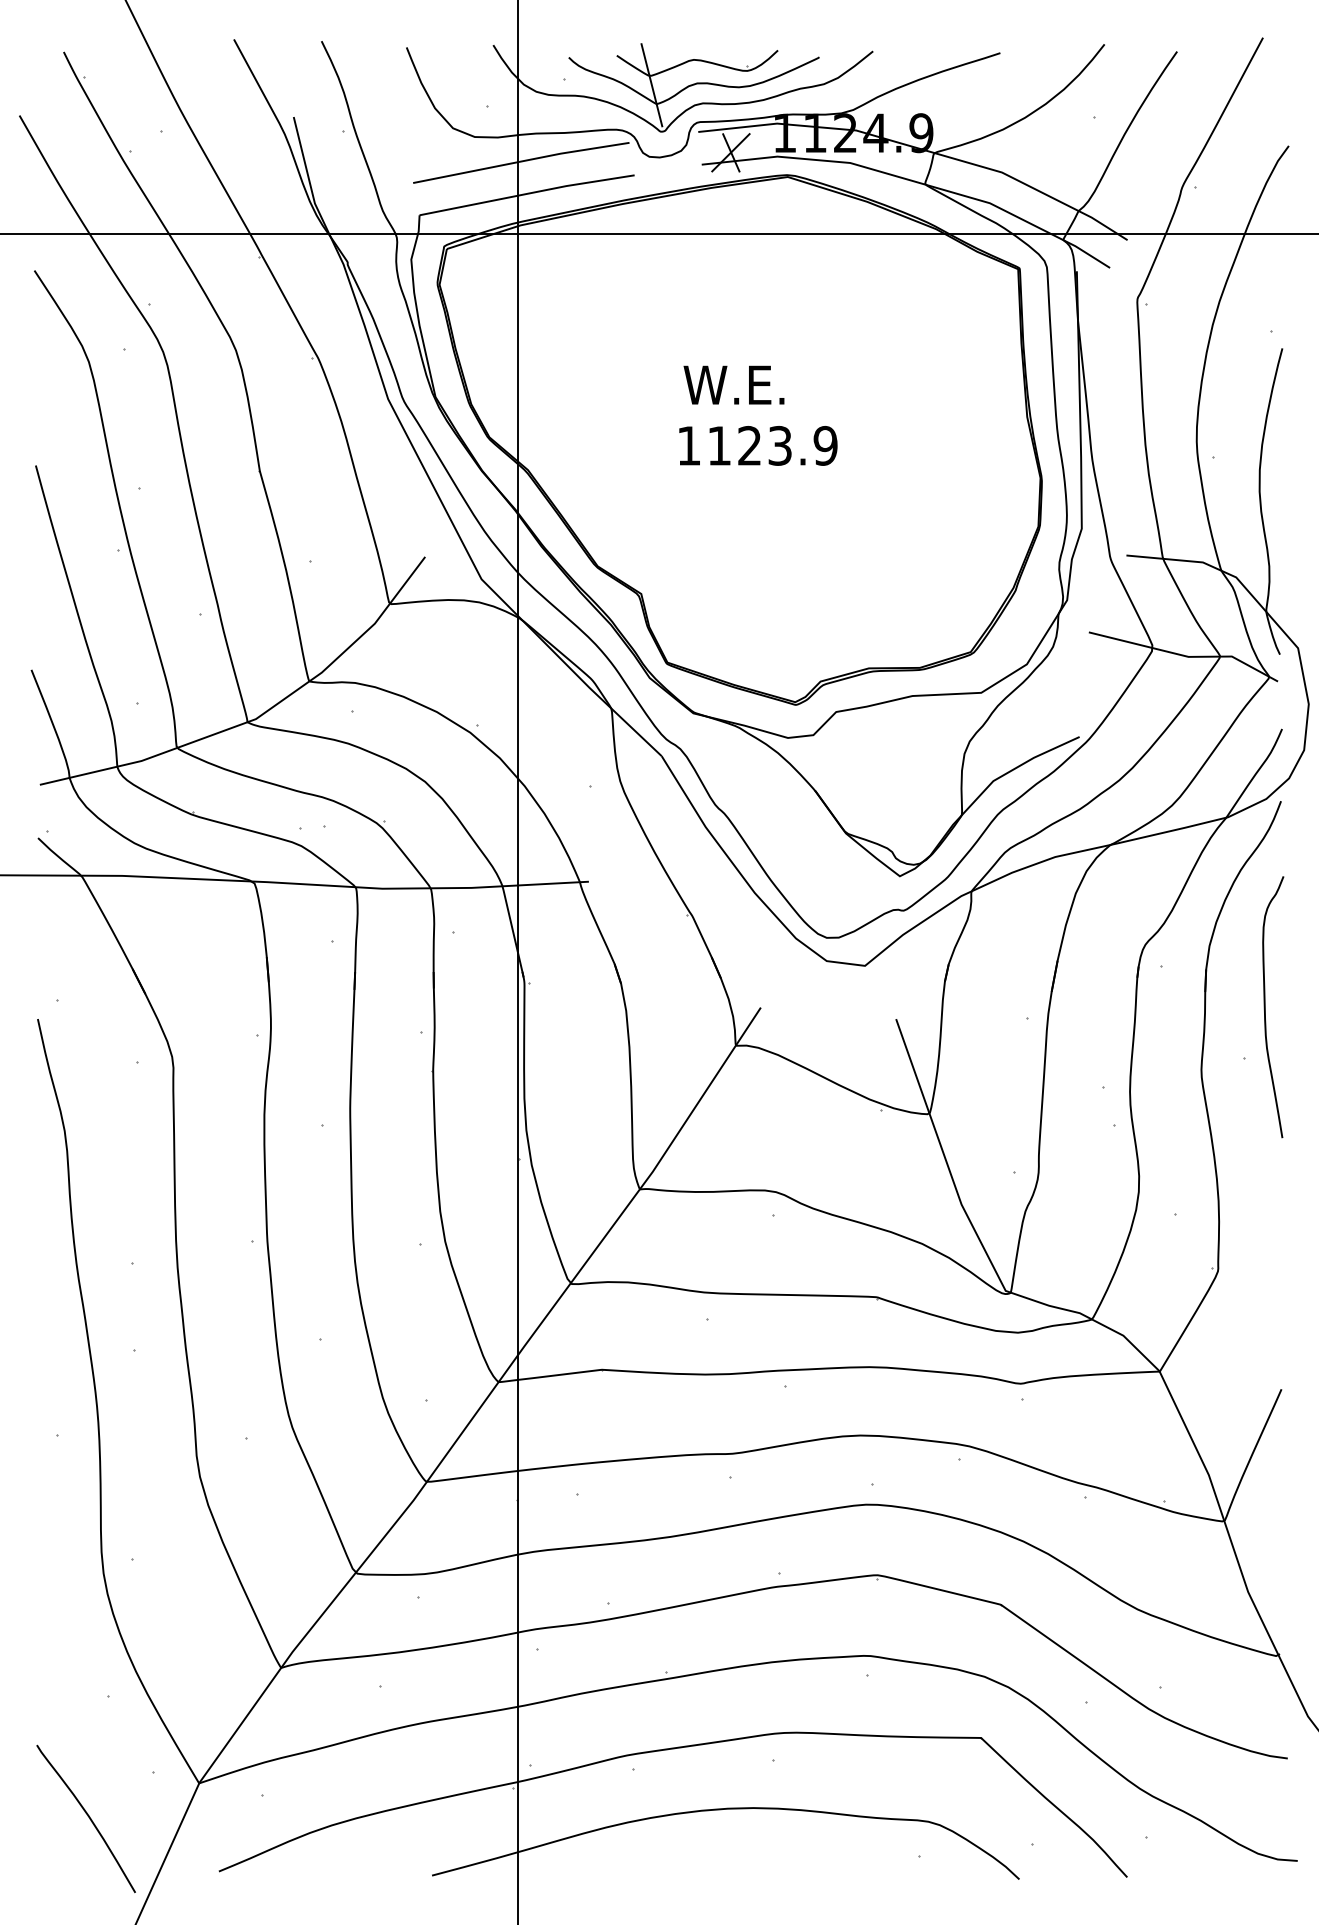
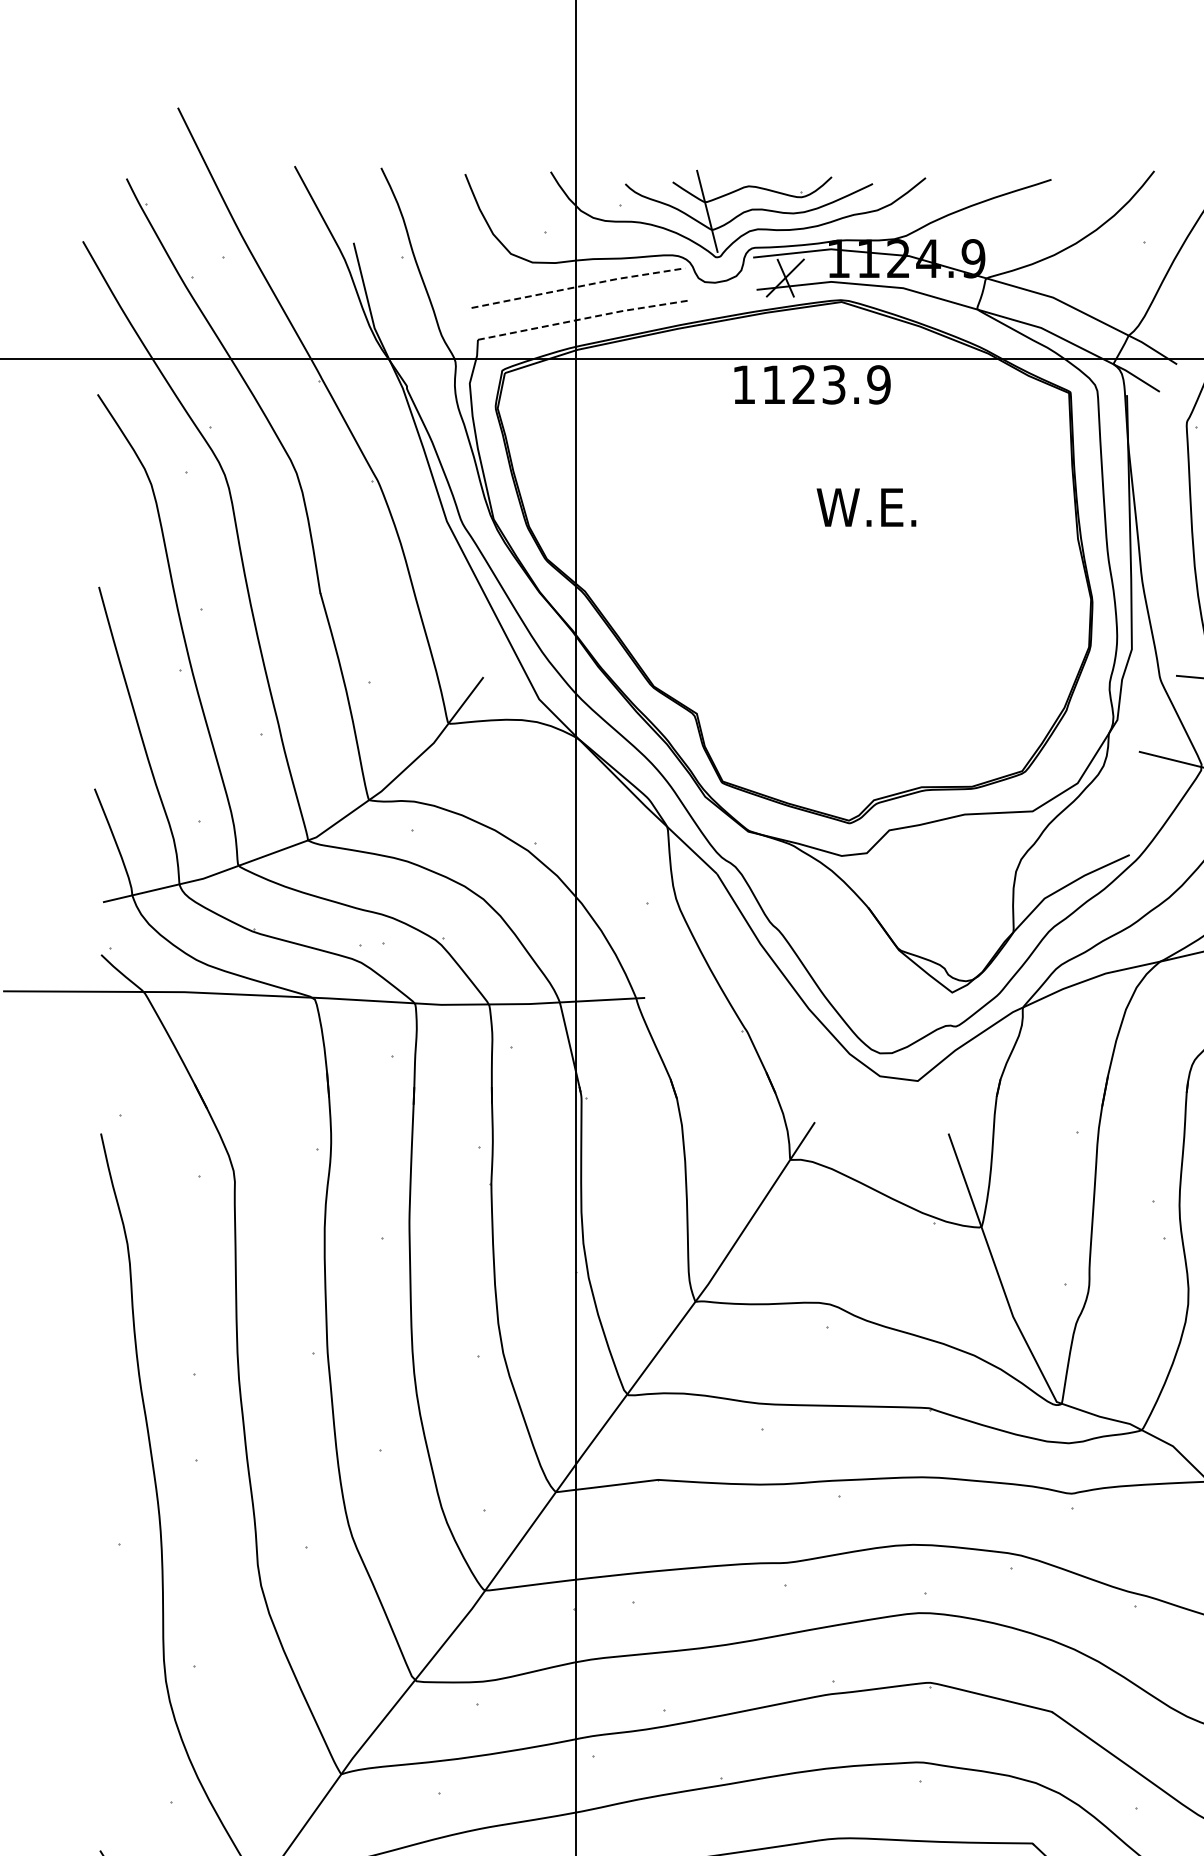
line: (521, 161) -> (578, 286), solid -> dashed
line: (527, 193) -> (584, 318), solid -> dashed
text: (733, 384) -> (865, 506), moved
text: (758, 445) -> (812, 384), moved

